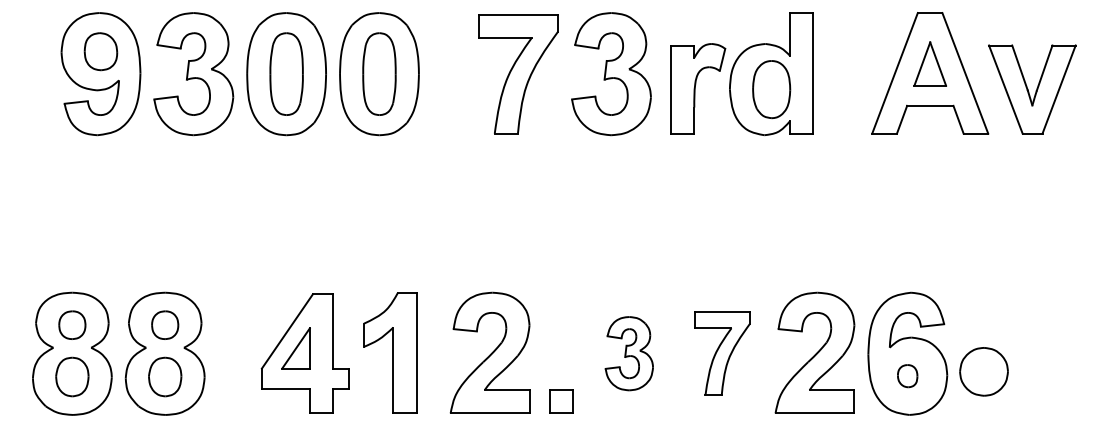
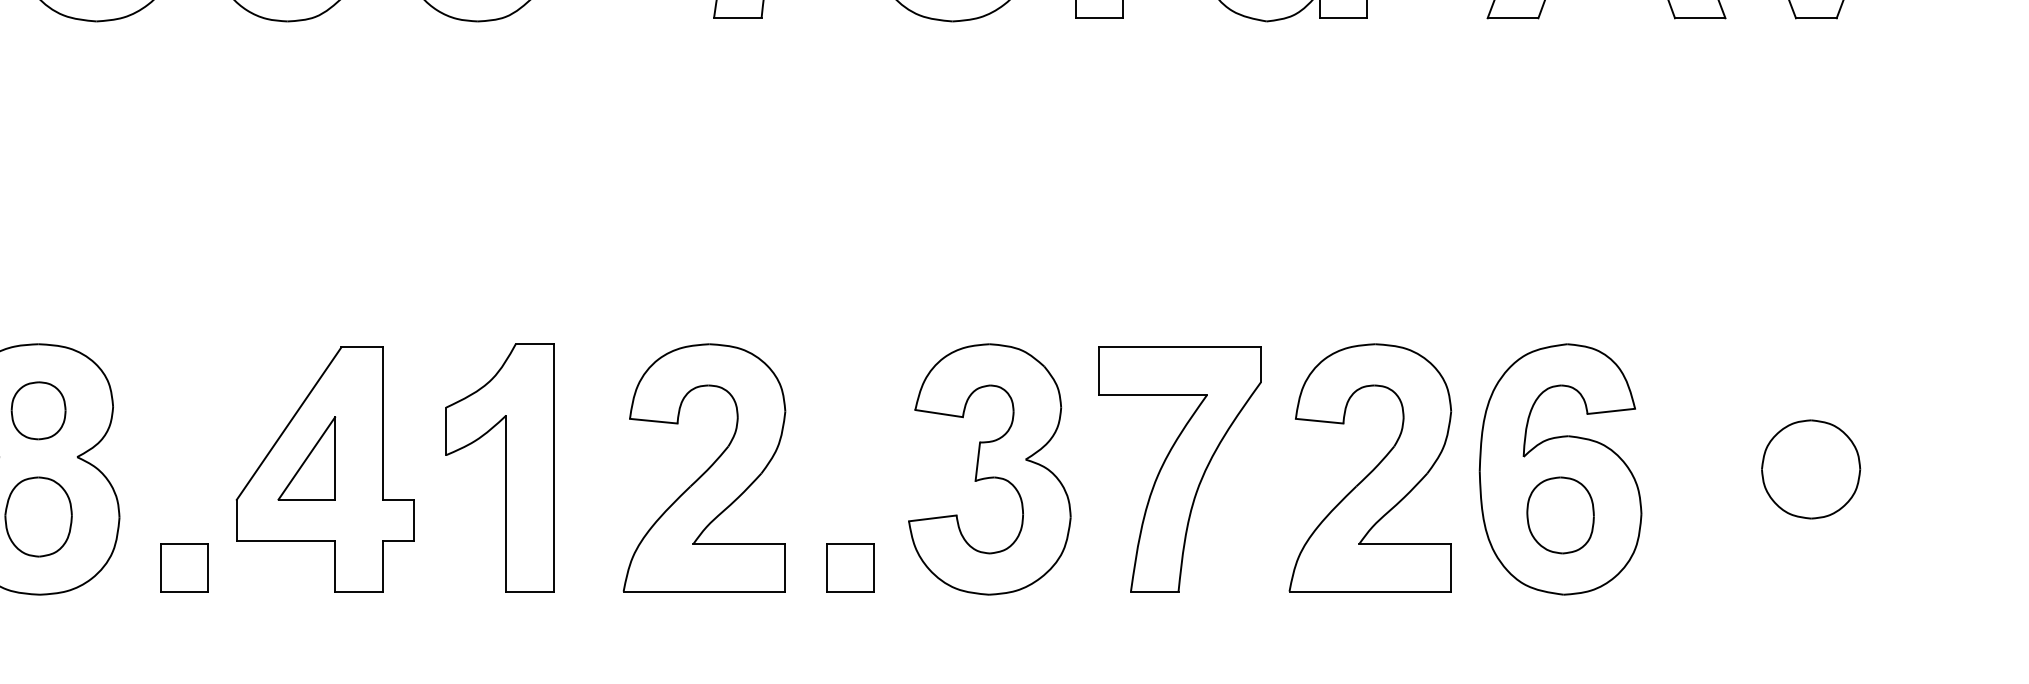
part: (629, 353) -> (990, 468), size x1.67
part: (722, 353) -> (1180, 468), size x1.43
part: (983, 371) -> (1810, 468), moved
part: (907, 375) -> (1559, 513), size x1.67
part: (236, 401) -> (184, 567), added

